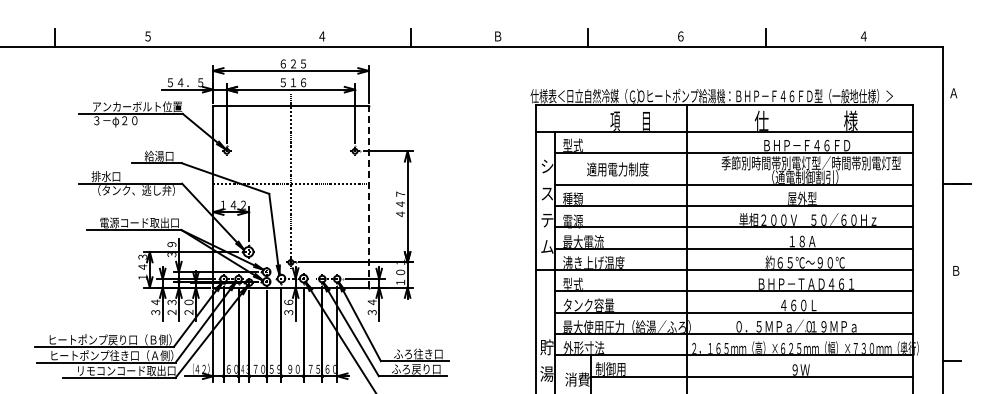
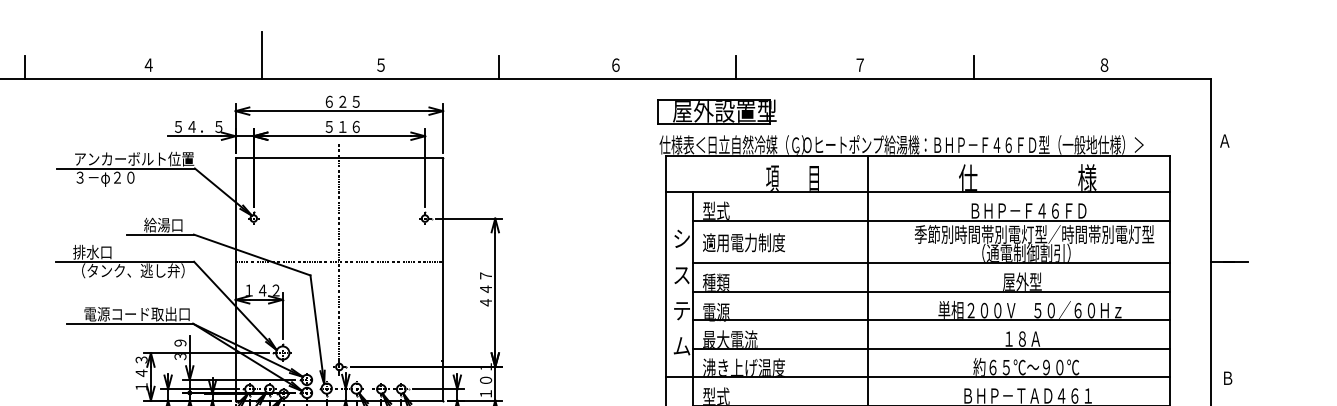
line: (232, 29) -> (261, 55), added
text: (148, 36) -> (149, 65), ５ -> ４
text: (322, 36) -> (381, 65), ４ -> ５
text: (498, 36) -> (616, 65), Ｂ -> ６
text: (680, 36) -> (859, 65), ６ -> ７
text: (863, 36) -> (1104, 65), ４ -> ８
part: (573, 71) -> (716, 111), added
text: (617, 169) -> (743, 242), moved
line: (368, 196) -> (443, 278), dashed -> solid

